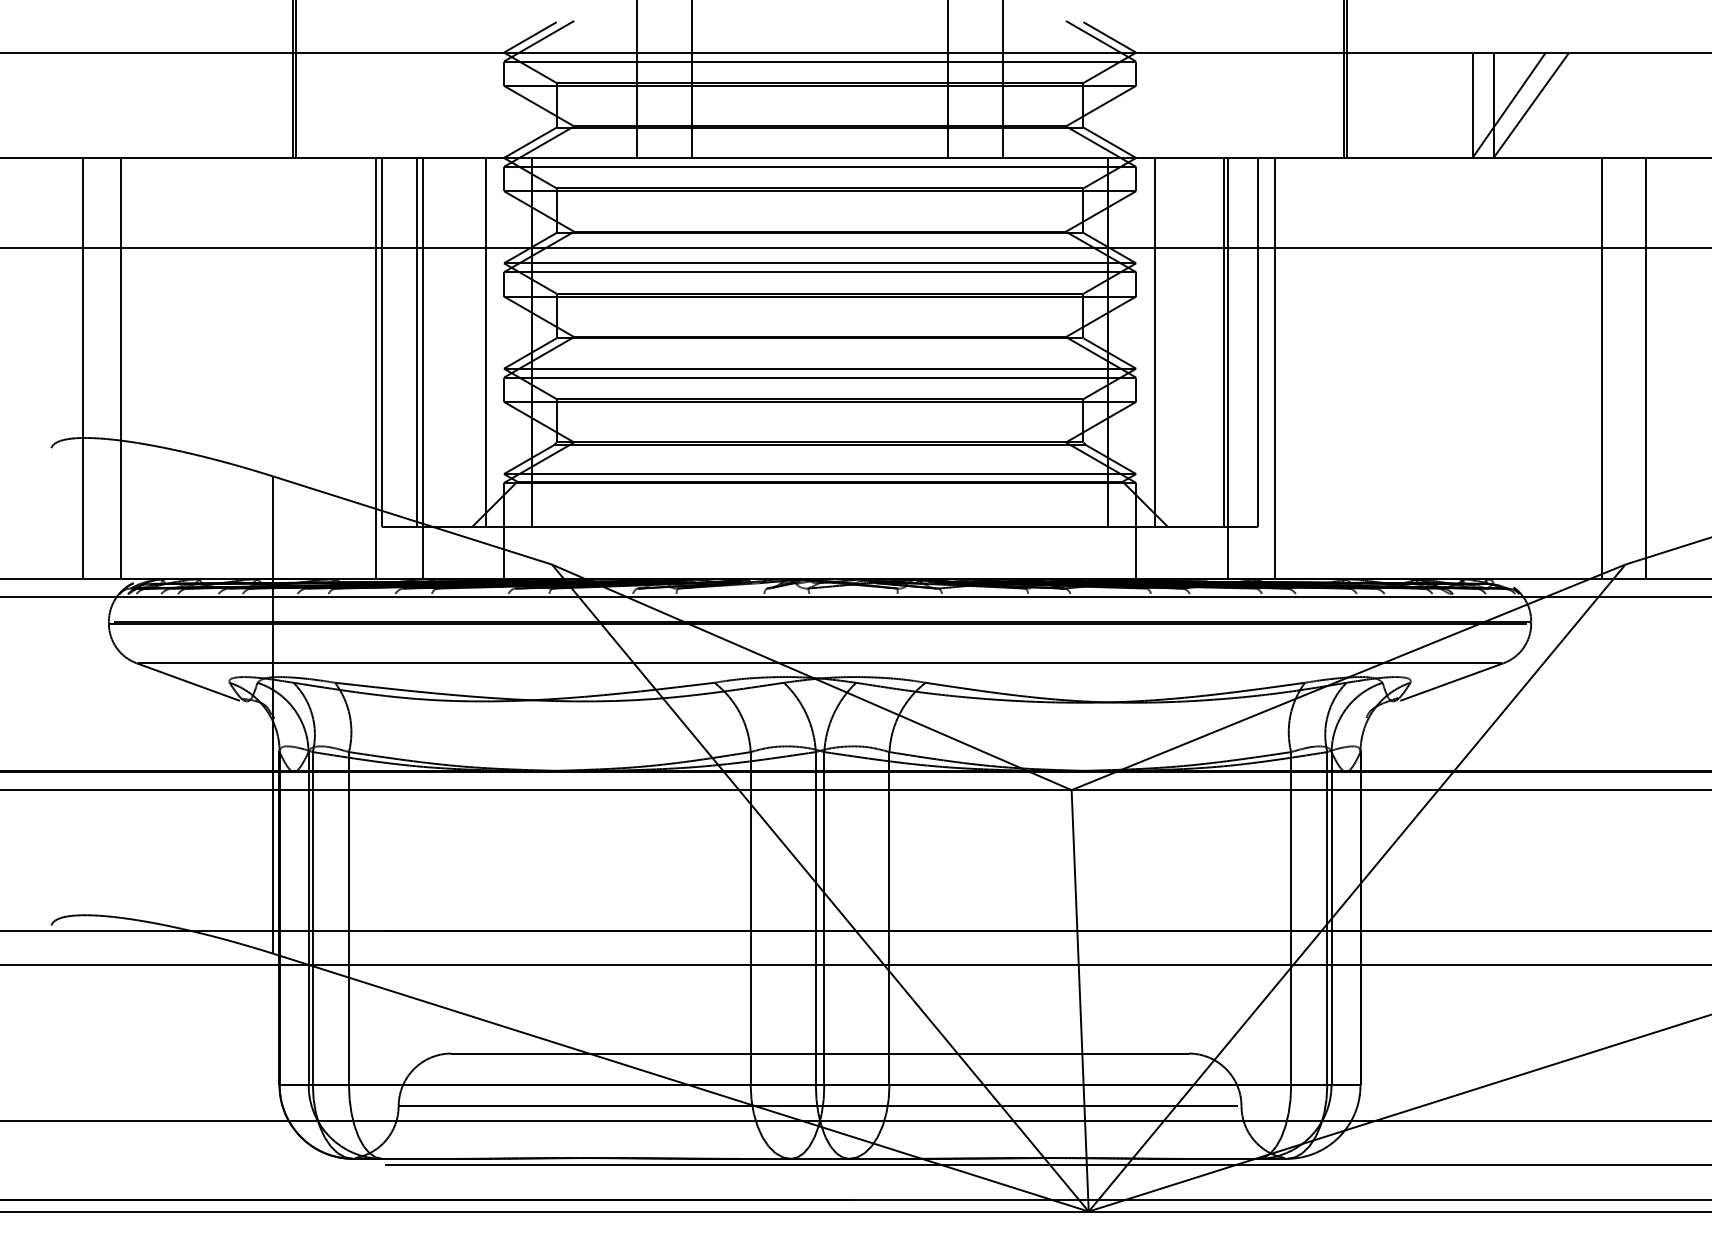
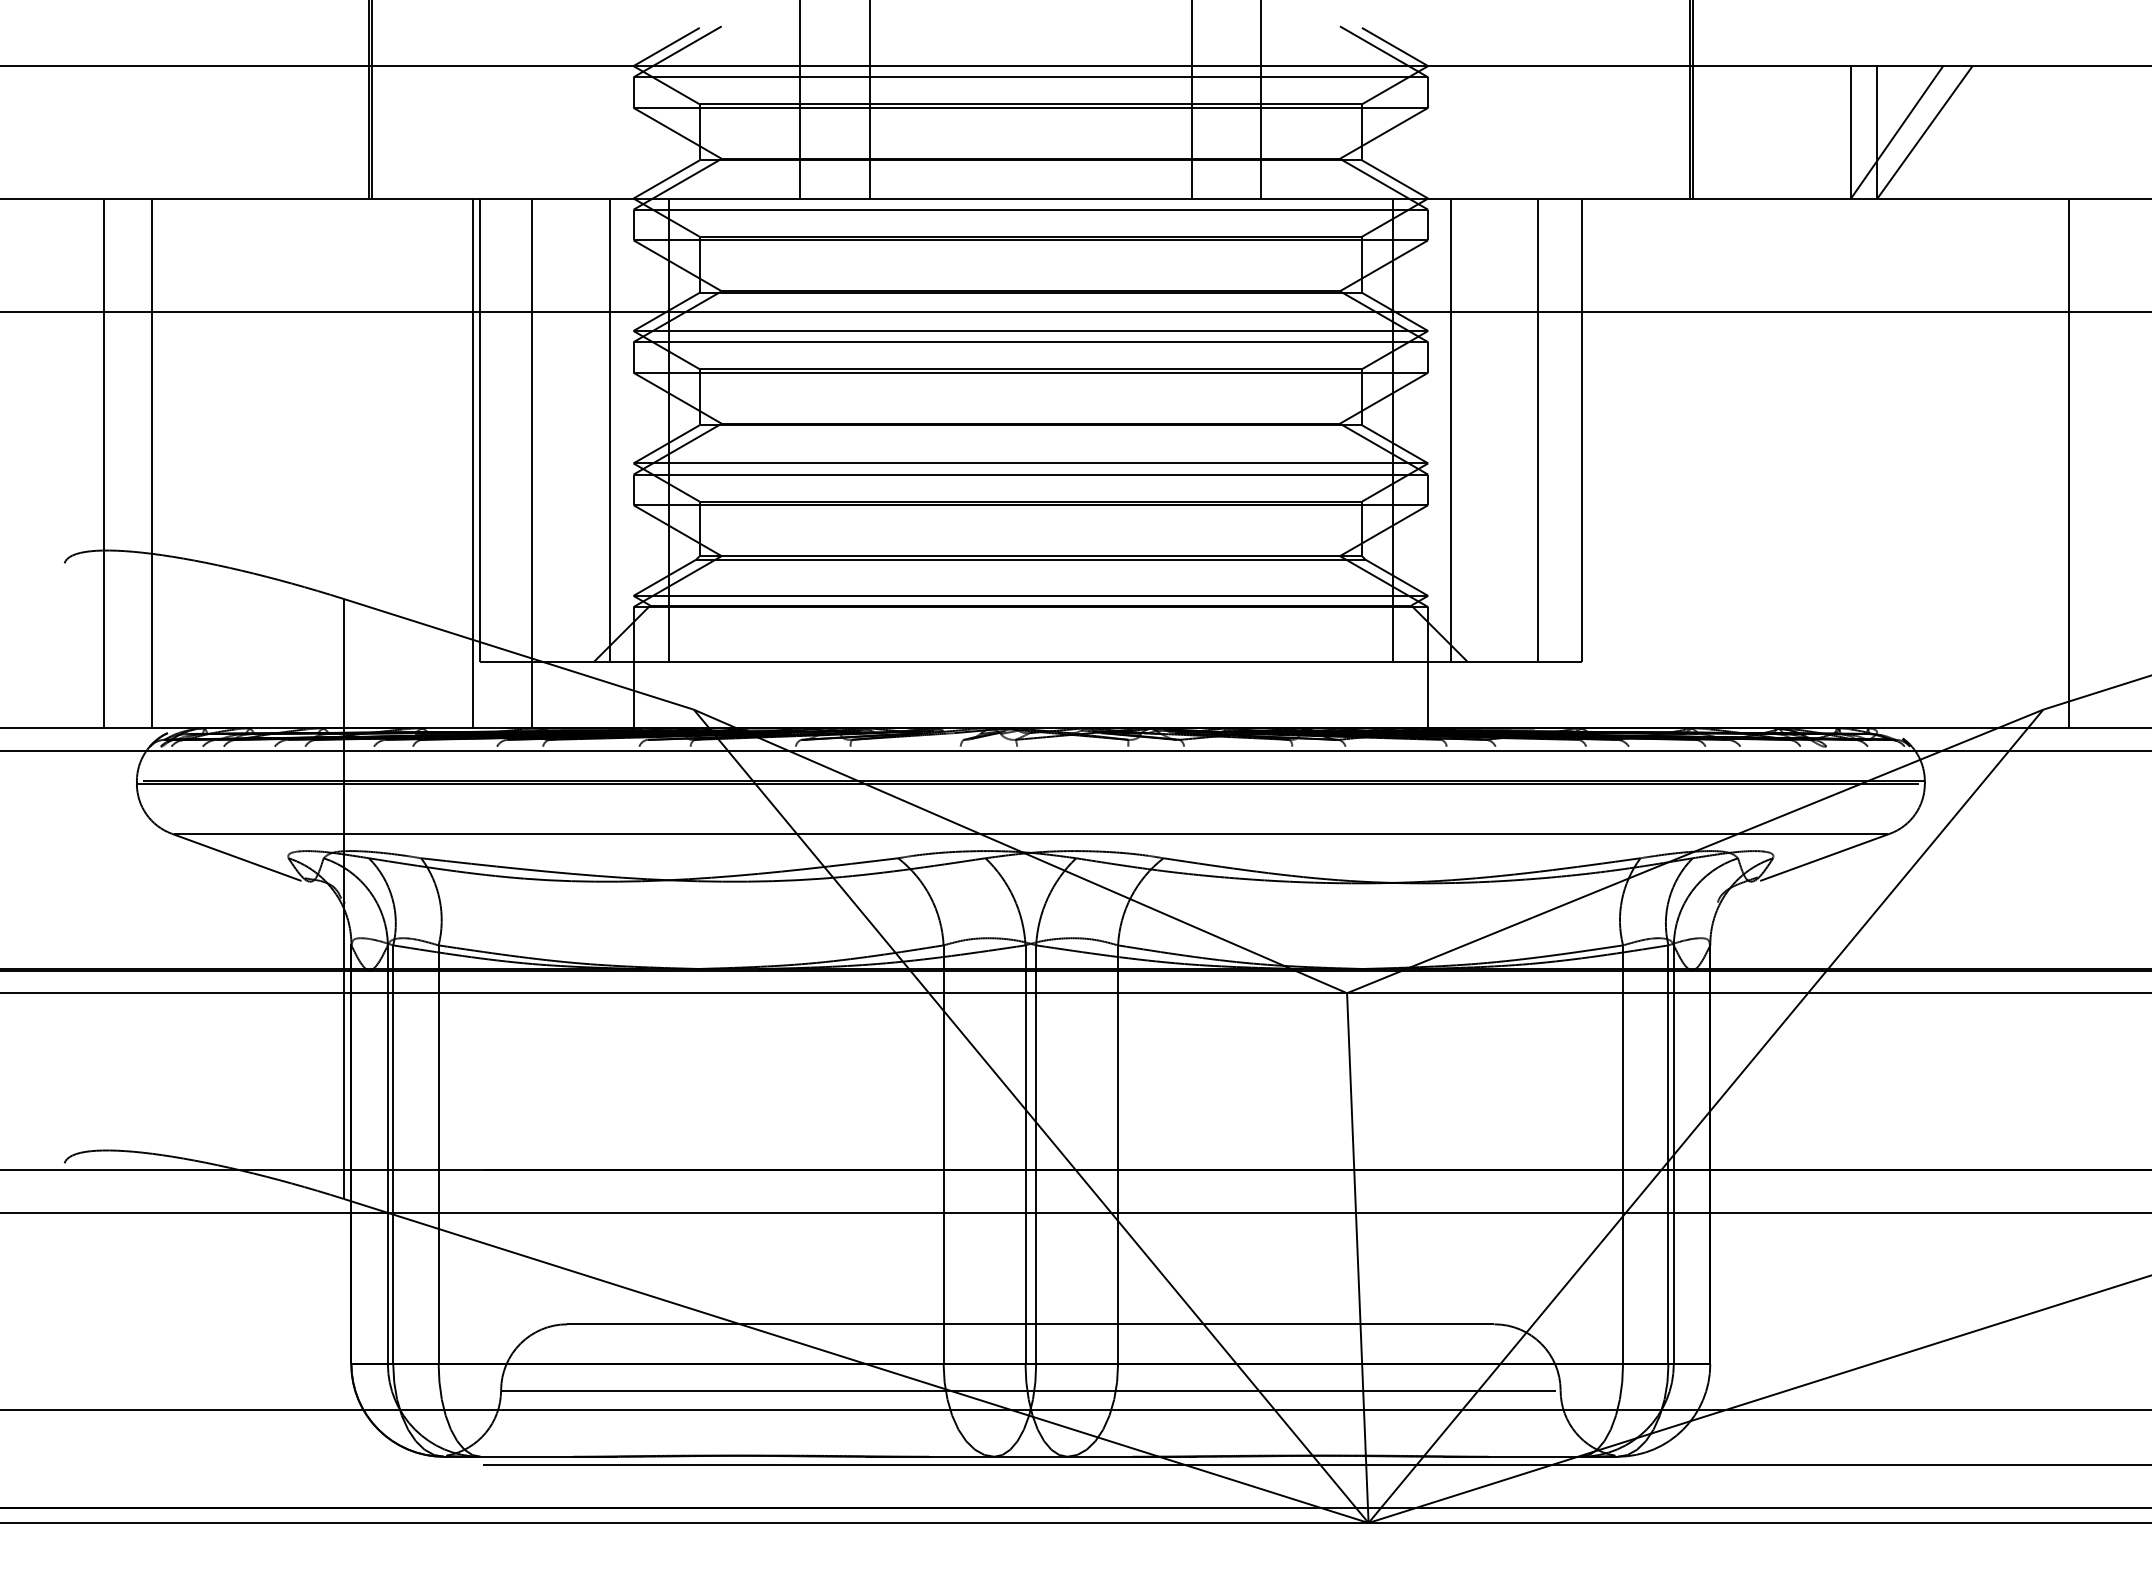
line: (416, 342) -> (523, 430), removed
line: (1227, 368) -> (1543, 463), removed
line: (1275, 368) -> (1603, 463), removed
line: (1601, 368) -> (2013, 463), removed

